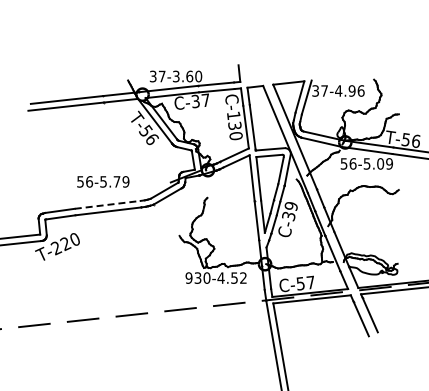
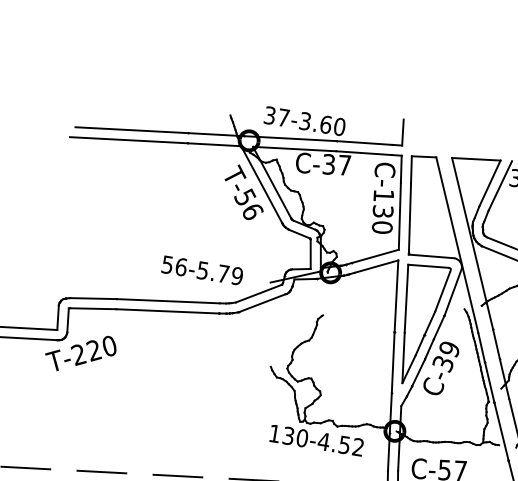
text: (103, 181) -> (202, 270), moved
line: (108, 204) -> (169, 300), dashed -> solid
text: (188, 277) -> (274, 432), 930-4.52 -> 130-4.52

